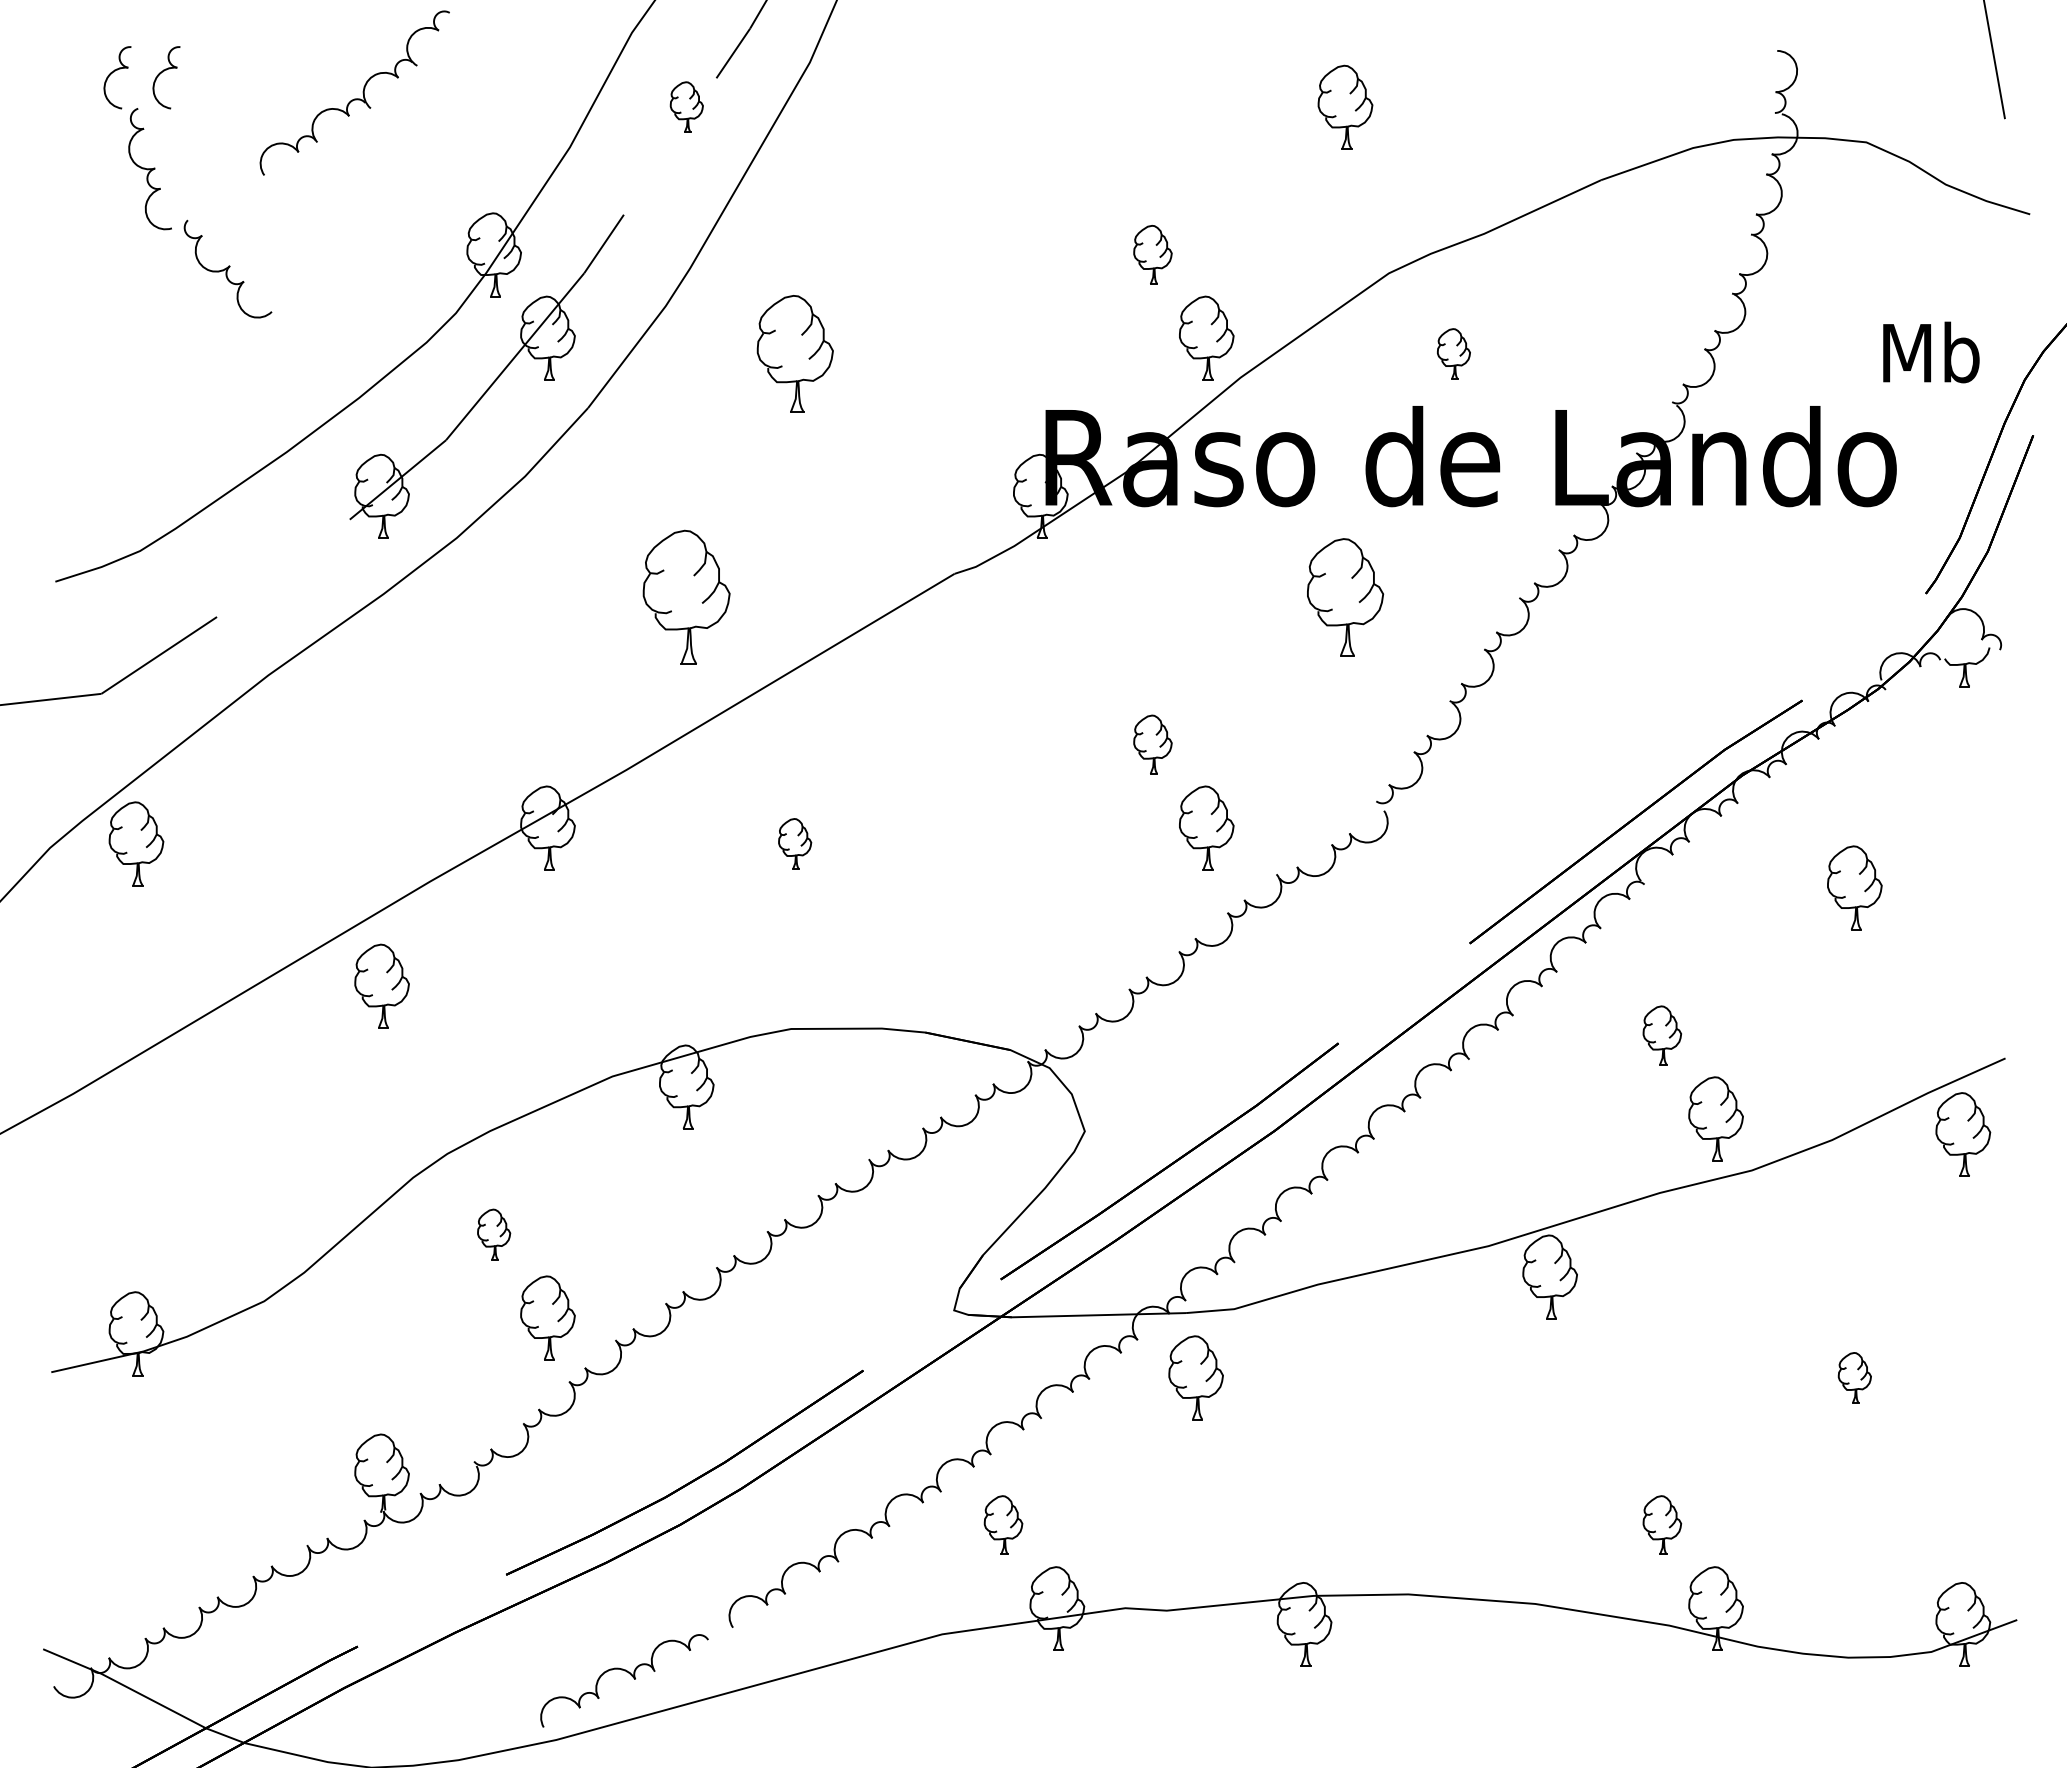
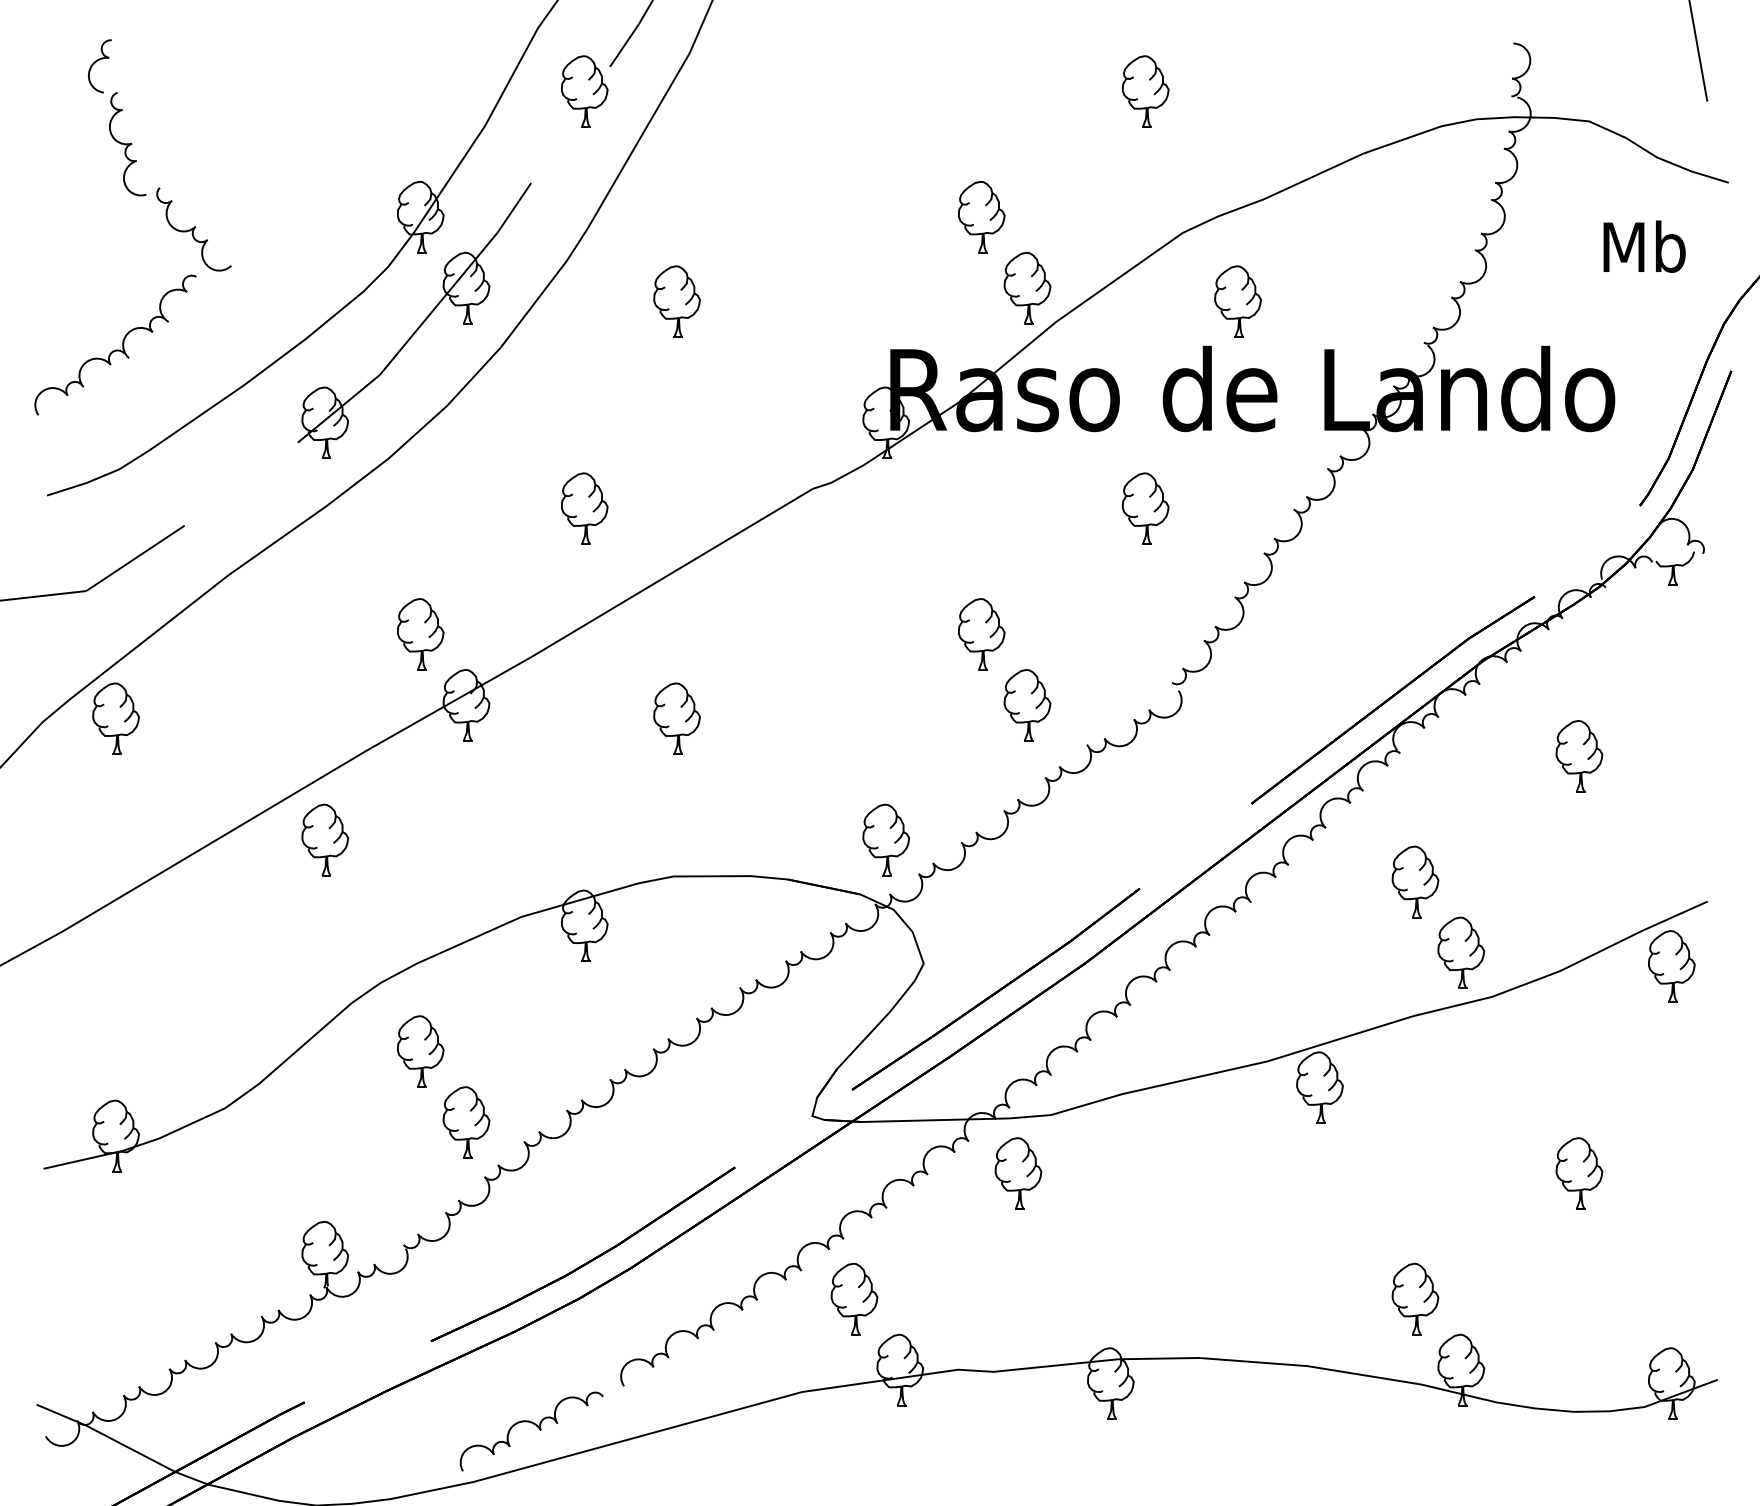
part: (166, 77) -> (141, 66), removed
part: (354, 92) -> (115, 344), moved
part: (686, 106) -> (584, 90), size x1.67
part: (1152, 254) -> (981, 216), size x1.43
text: (1931, 352) -> (1644, 246), moved
part: (794, 353) -> (676, 301), size x0.71
part: (1453, 353) -> (1237, 301), size x1.67
part: (686, 596) -> (584, 508), size x0.62
part: (1345, 596) -> (1145, 508), size x0.71
part: (493, 744) -> (420, 634), added
part: (1152, 744) -> (981, 634), size x1.43
part: (794, 843) -> (676, 718), size x1.67
part: (1040, 985) -> (885, 839), added
part: (1662, 1035) -> (1415, 882), size x1.43
part: (493, 1234) -> (420, 1051), size x1.67
part: (1854, 1377) -> (1579, 1173), size x1.67
part: (1003, 1524) -> (854, 1298), size x1.43
part: (1662, 1524) -> (1415, 1298), size x1.43

